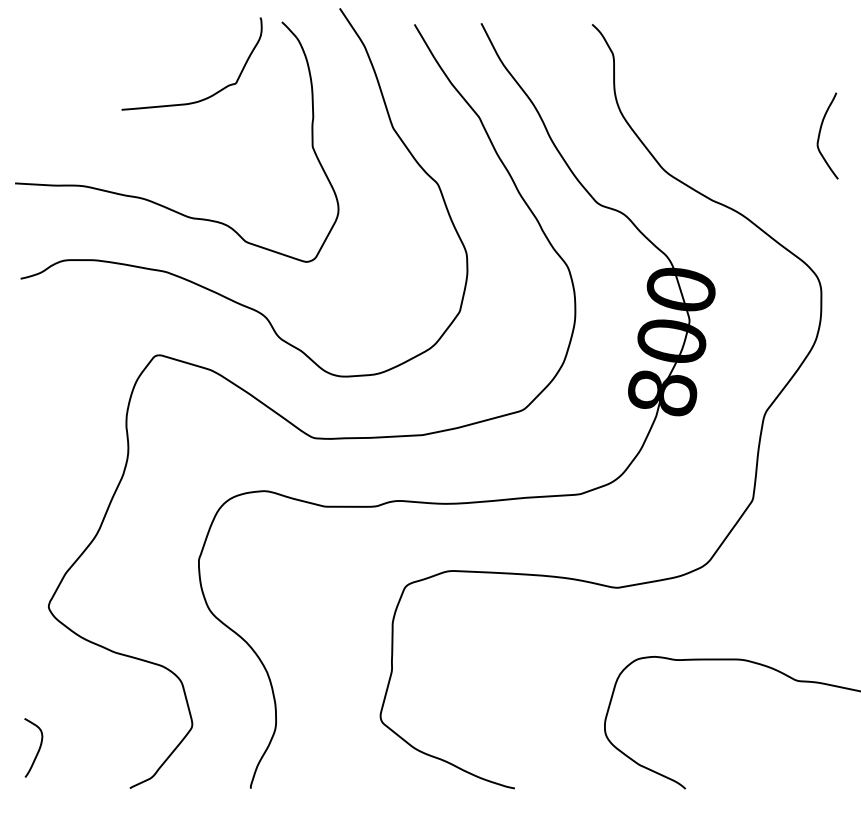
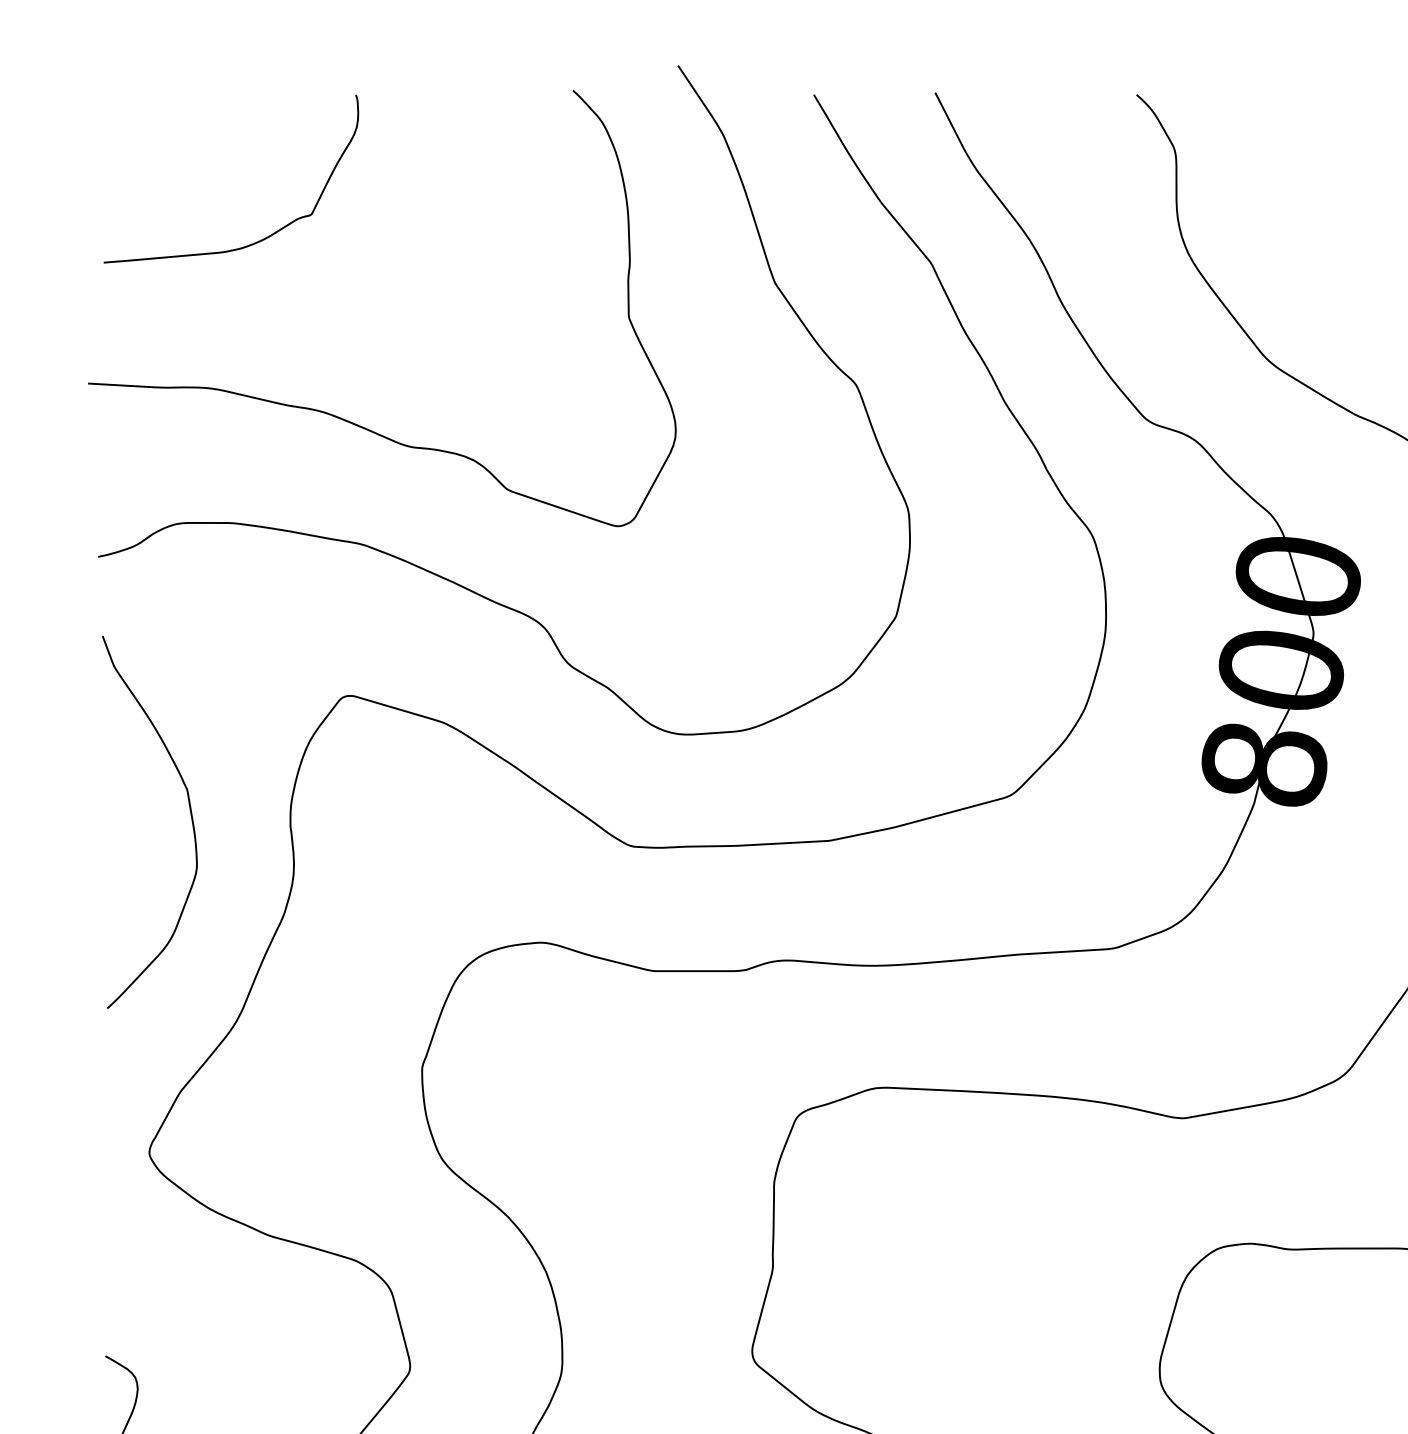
curve: (203, 98) -> (252, 242), moved
curve: (70, 419) -> (188, 812), added

